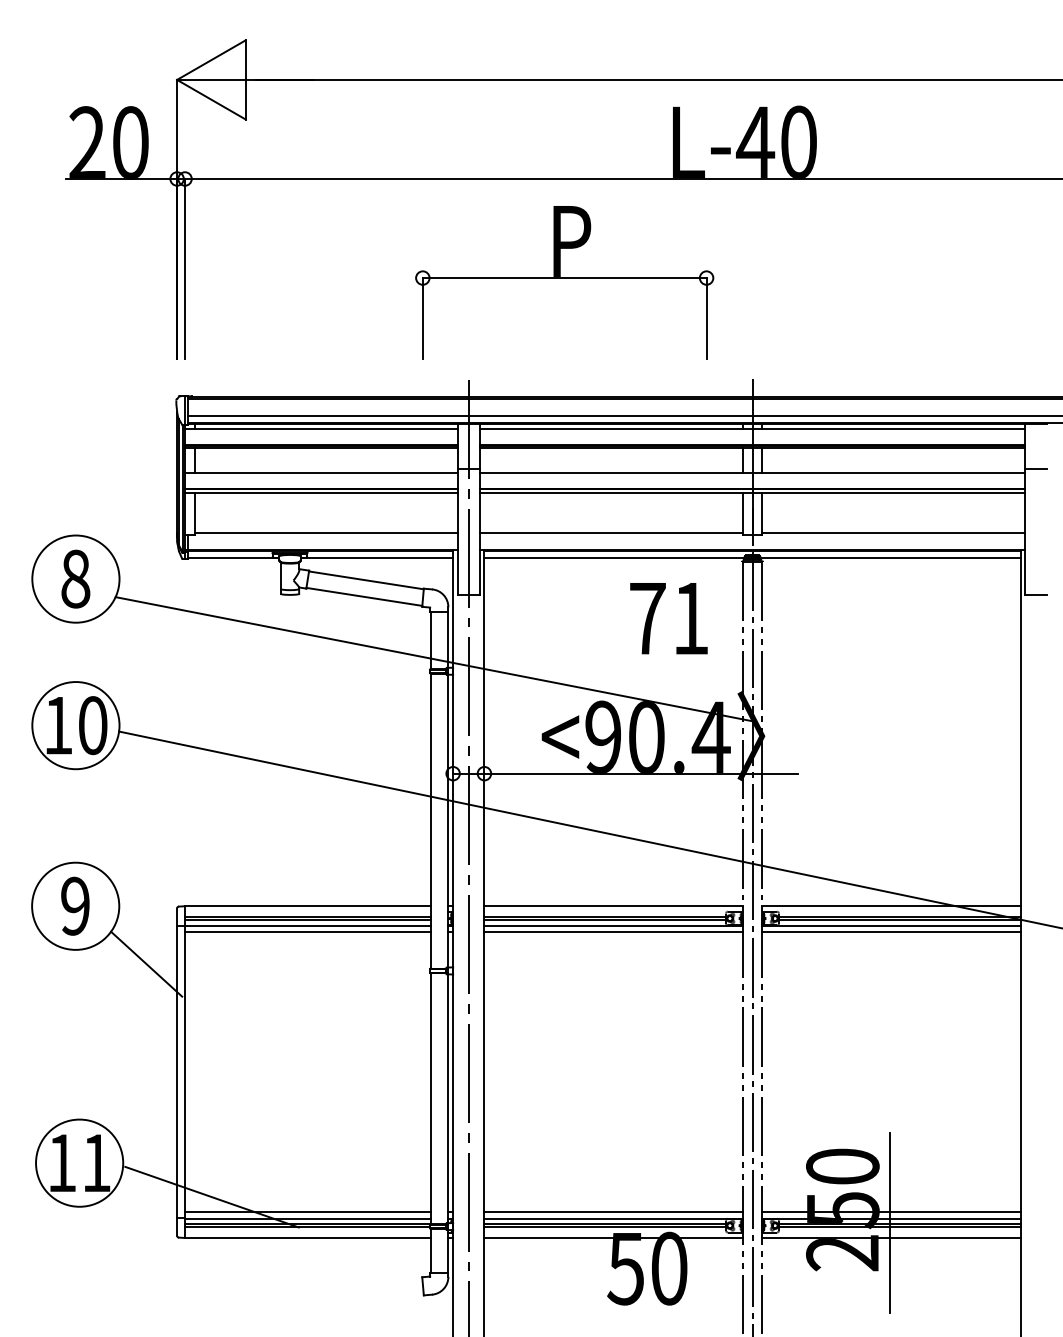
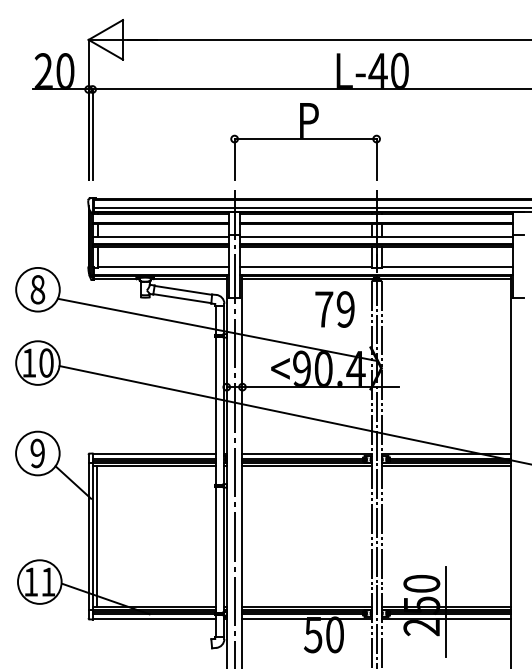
part: (564, 282) -> (305, 141), moved
text: (690, 618) -> (345, 309), 71 -> 79
line: (192, 1072) -> (96, 536), added

